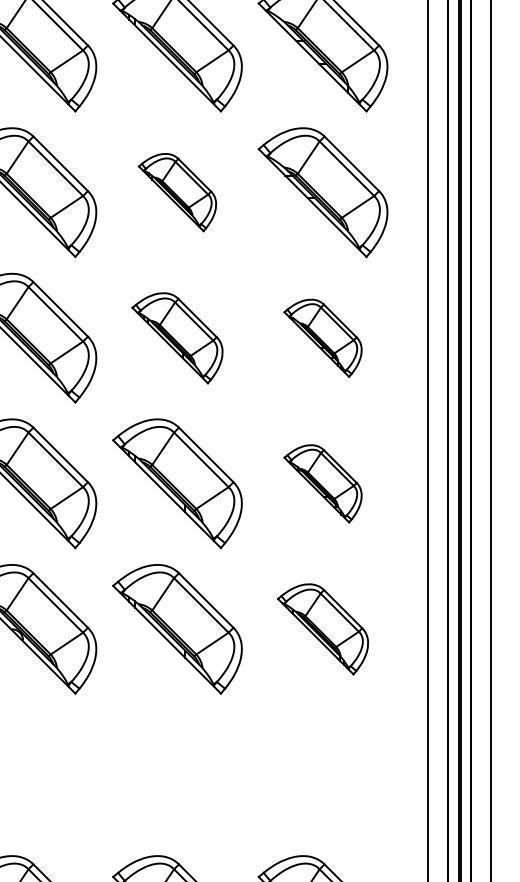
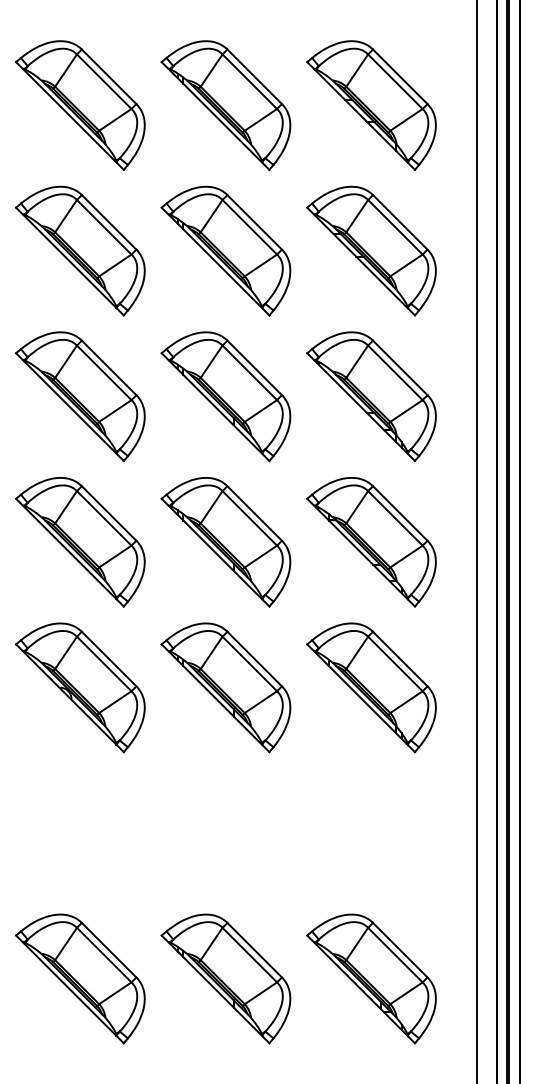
part: (177, 191) -> (225, 250), size x1.67
part: (177, 337) -> (225, 396), size x1.43
part: (323, 337) -> (371, 396), size x1.67
part: (323, 483) -> (371, 542), size x1.67
part: (323, 628) -> (371, 687), size x1.43

